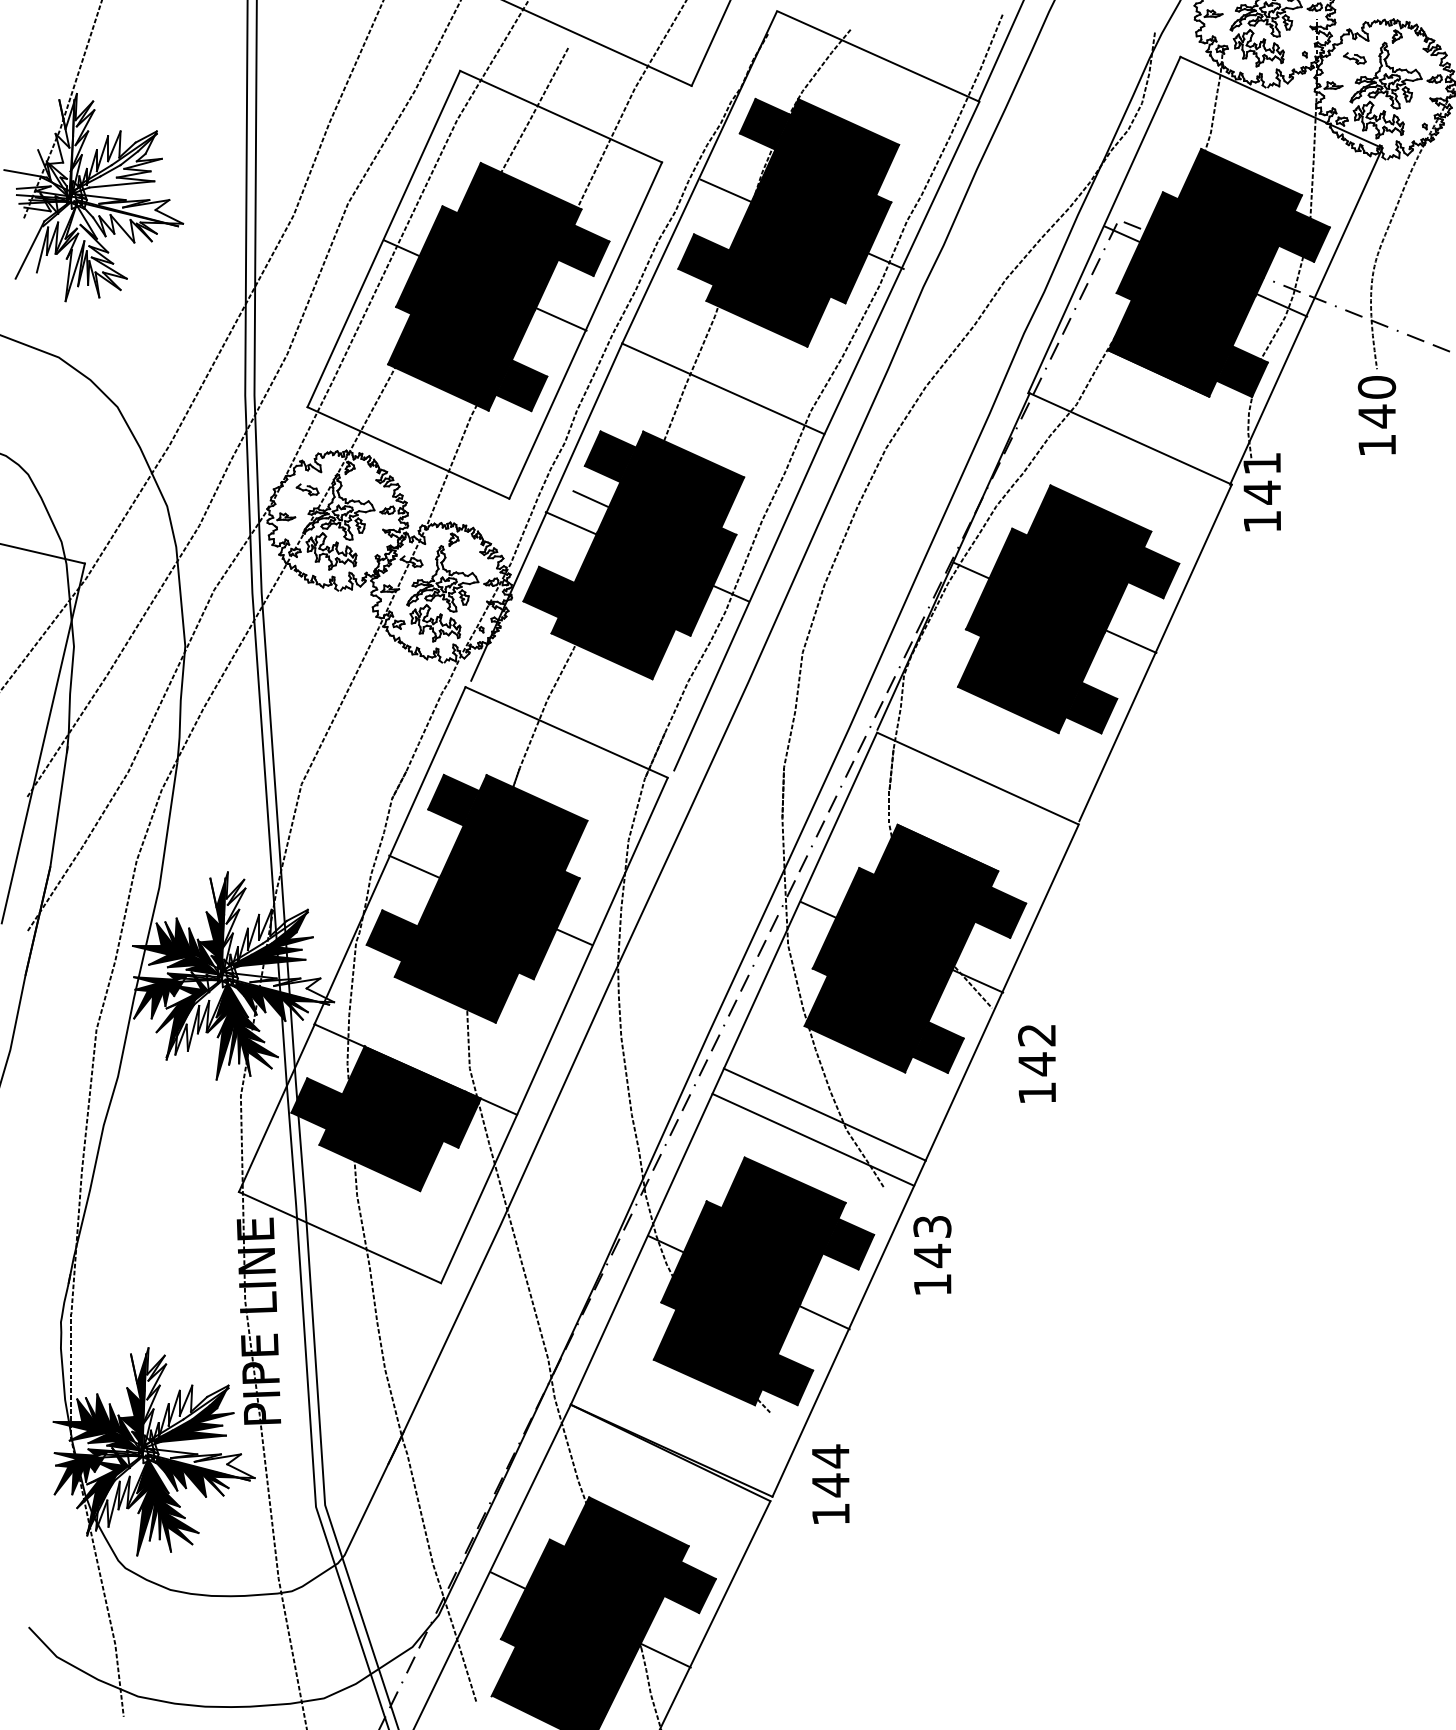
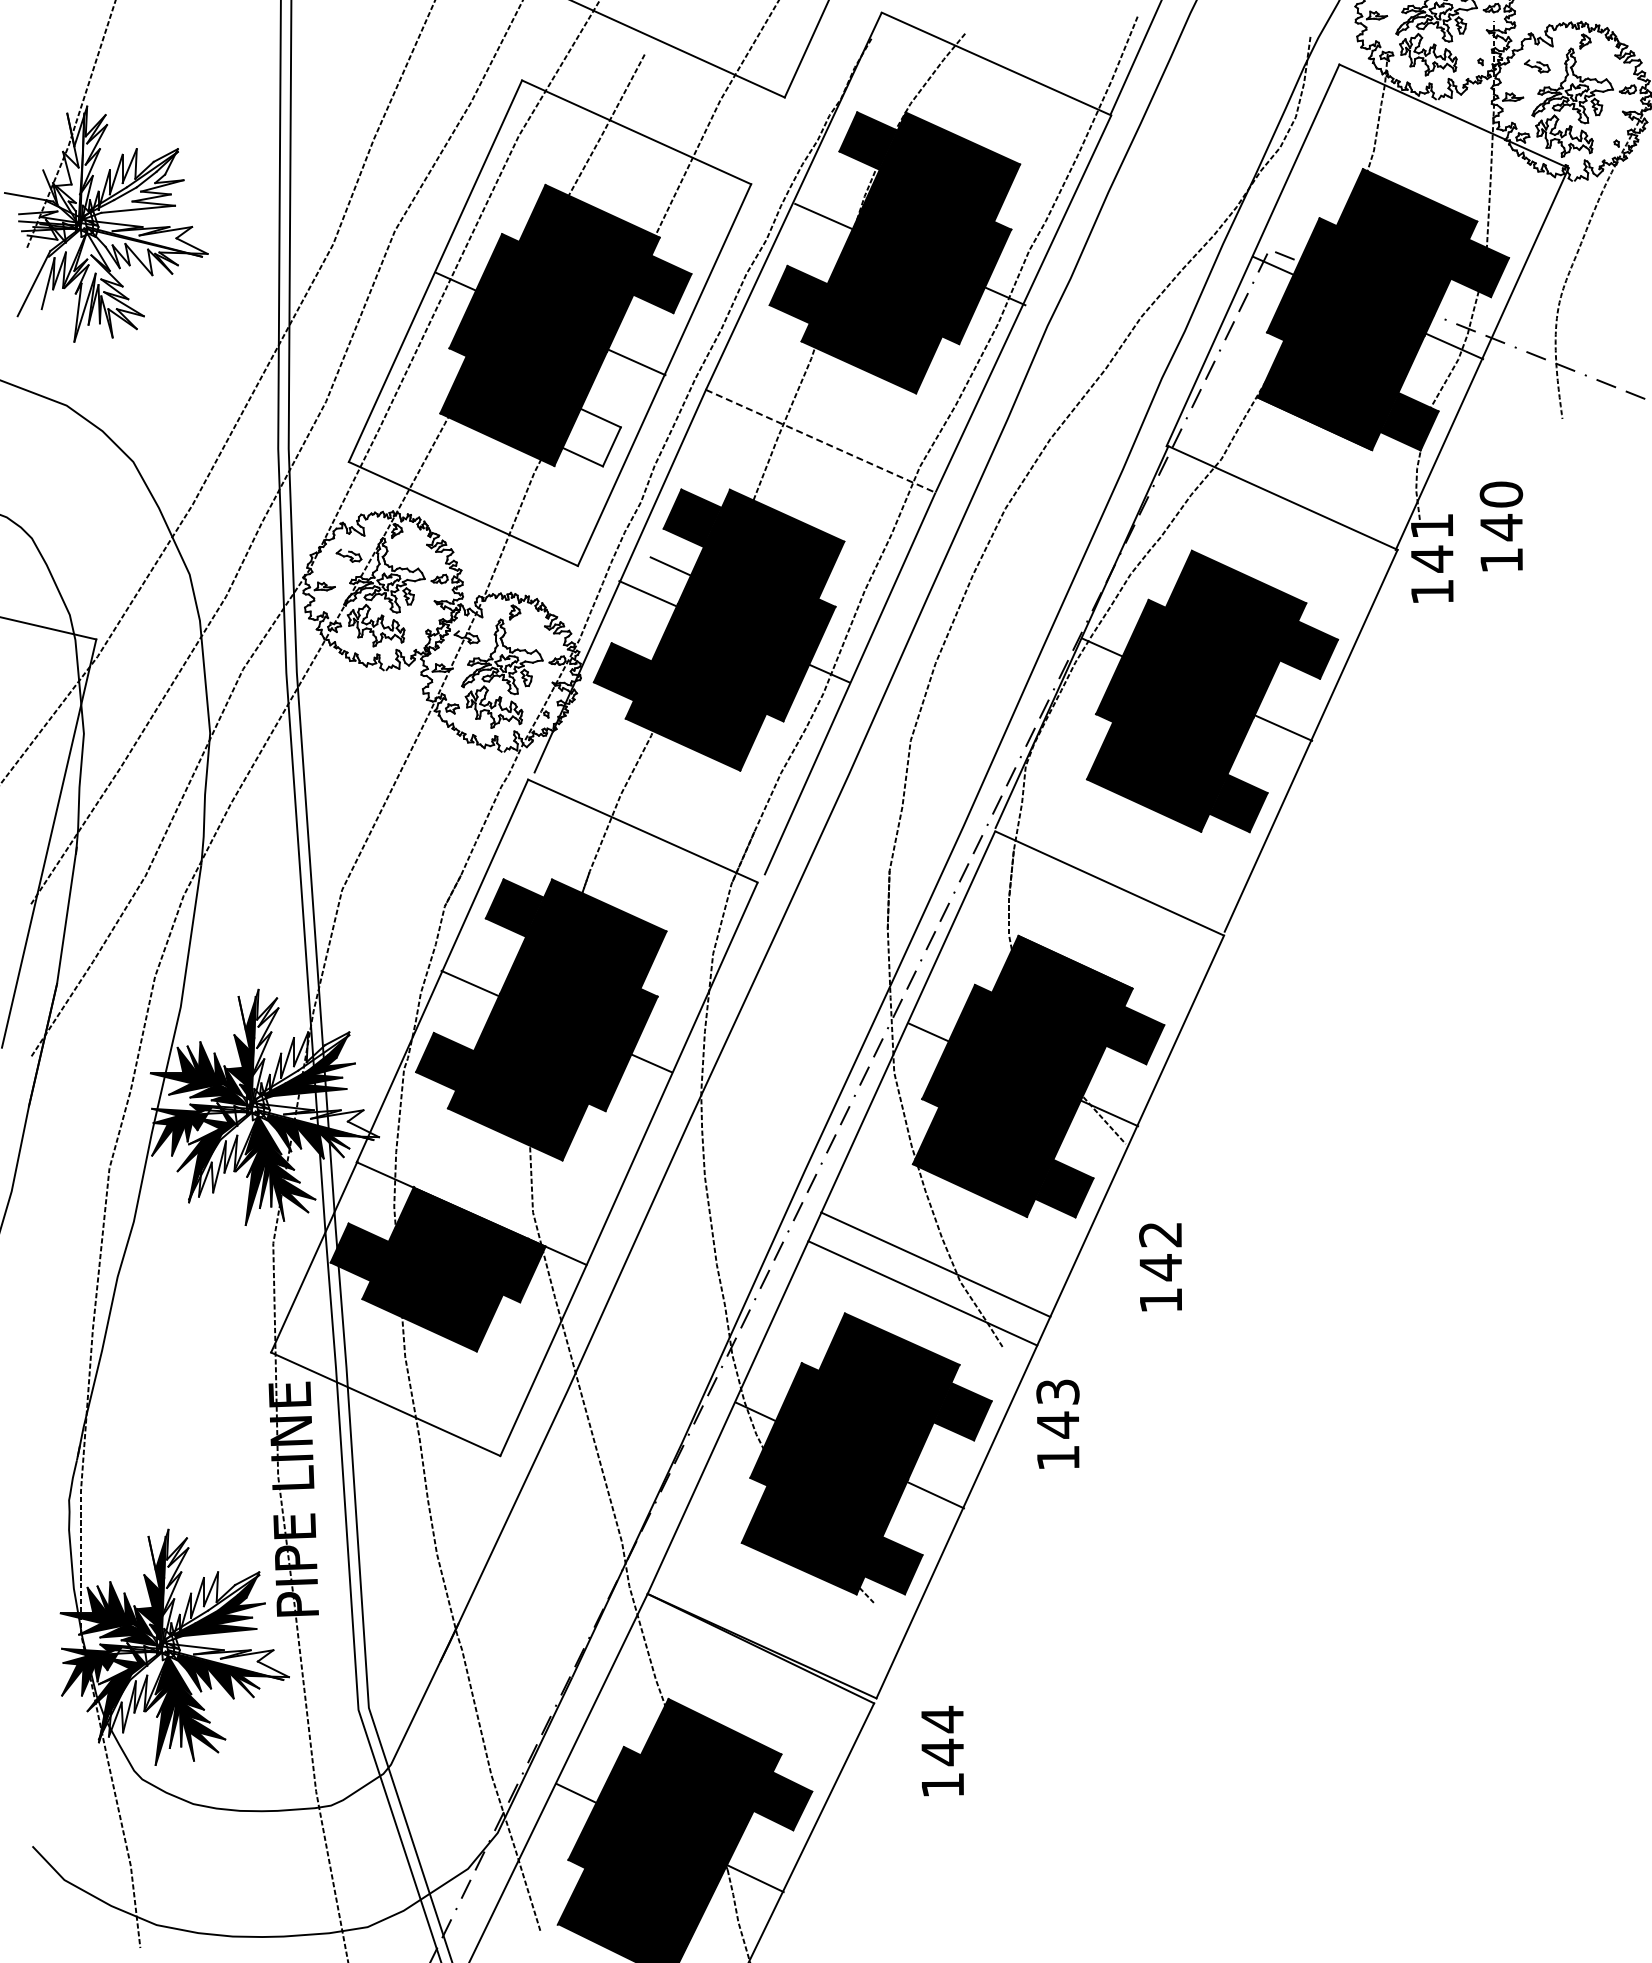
fill: (521, 385) -> (591, 437), removed
line: (723, 389) -> (820, 441), solid -> dashed
text: (1377, 415) -> (1501, 526), moved
text: (1036, 1064) -> (1160, 1267), moved
text: (830, 1483) -> (942, 1750), moved

